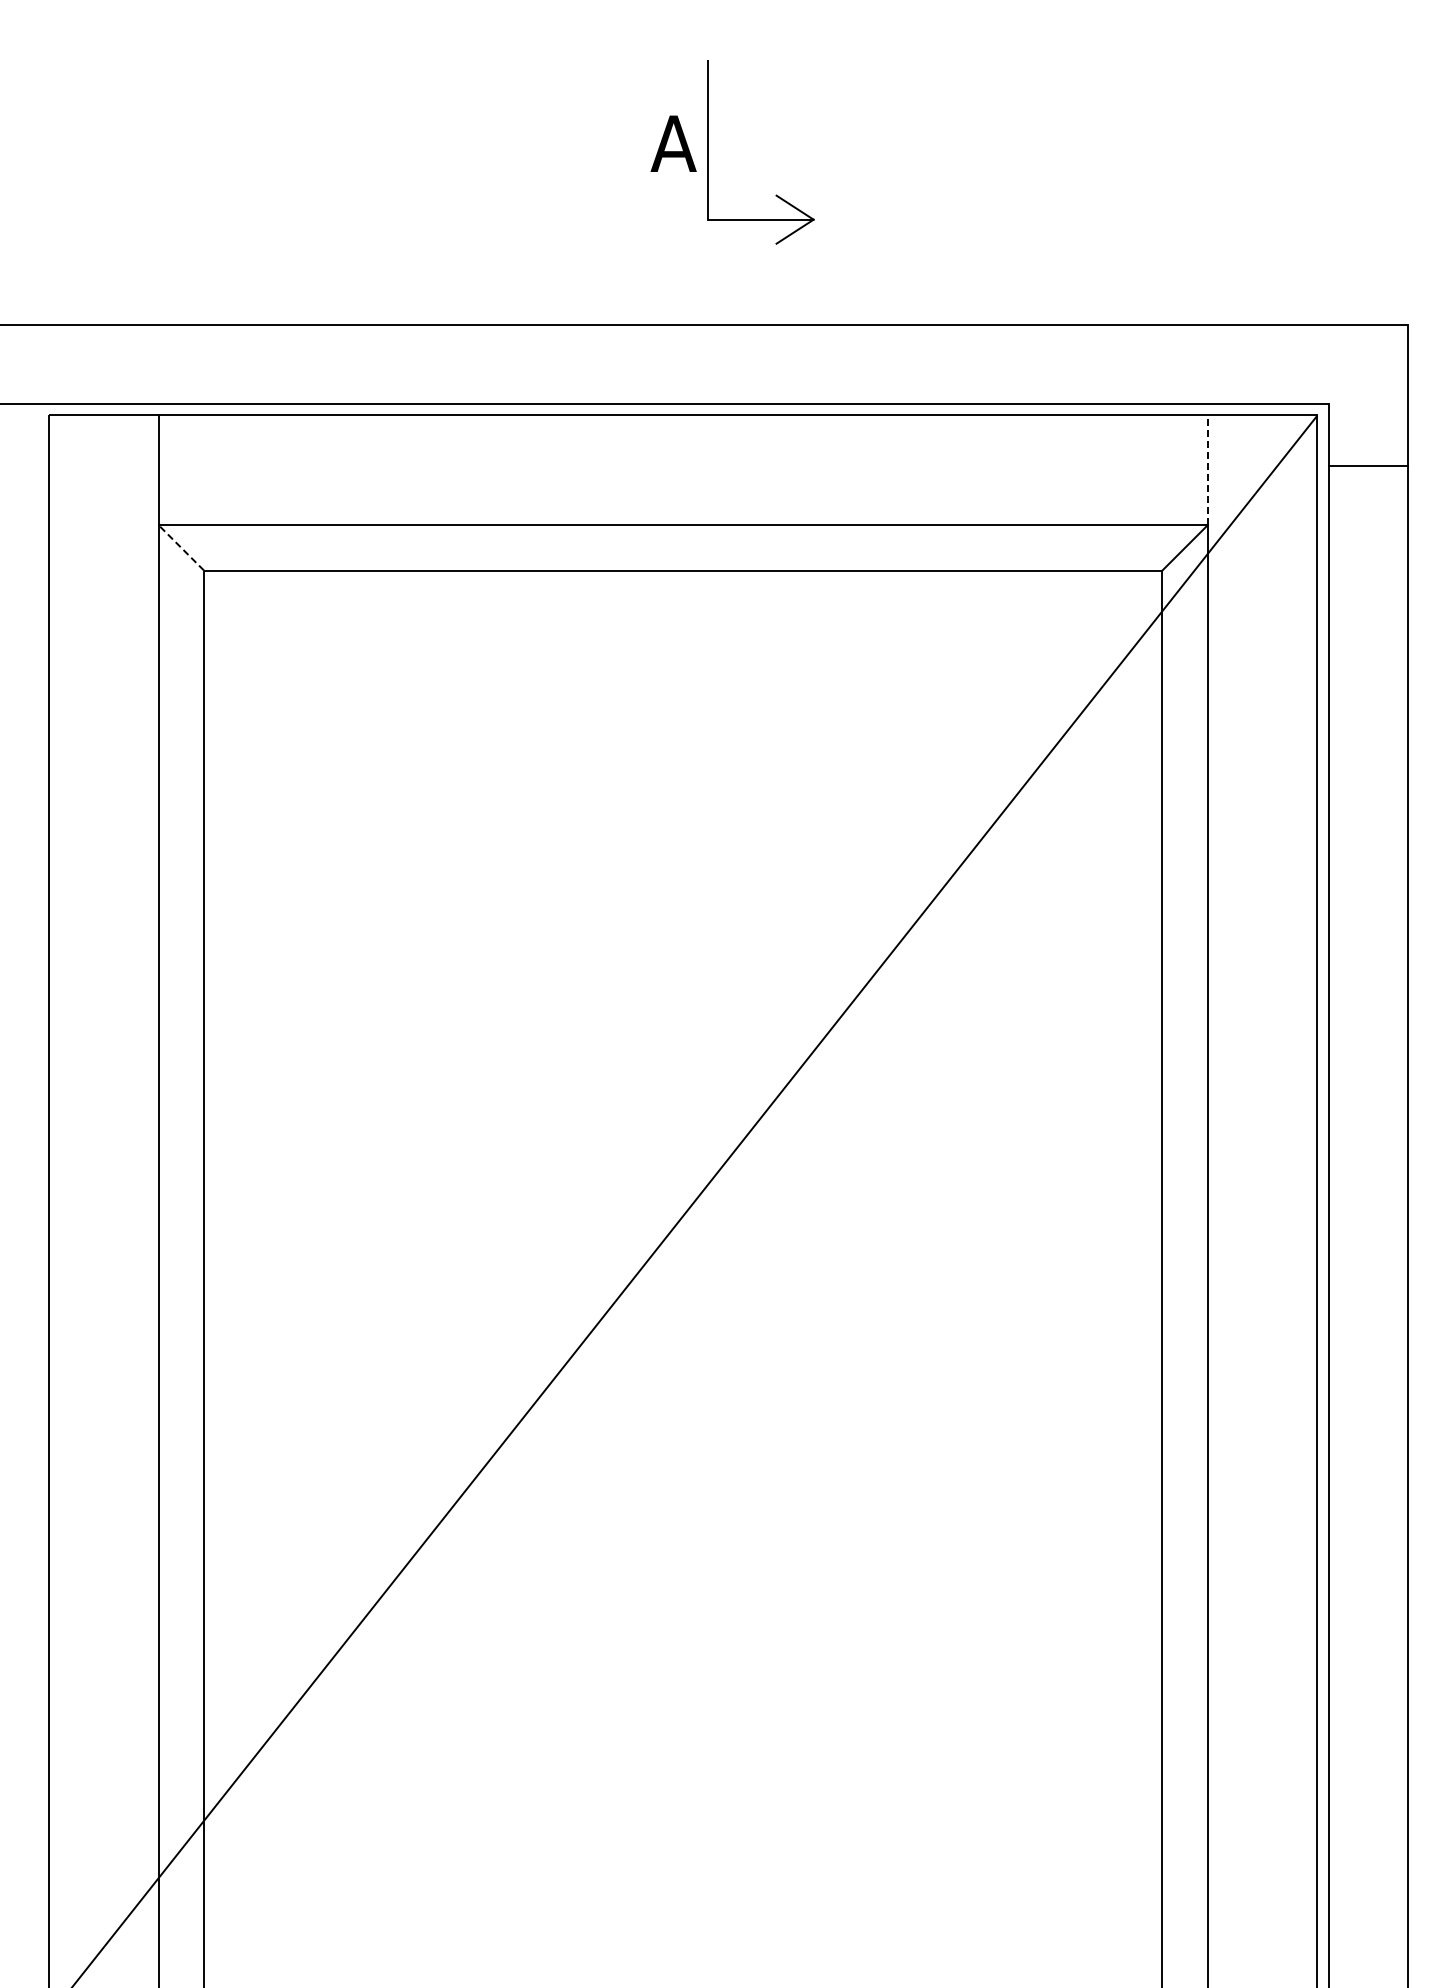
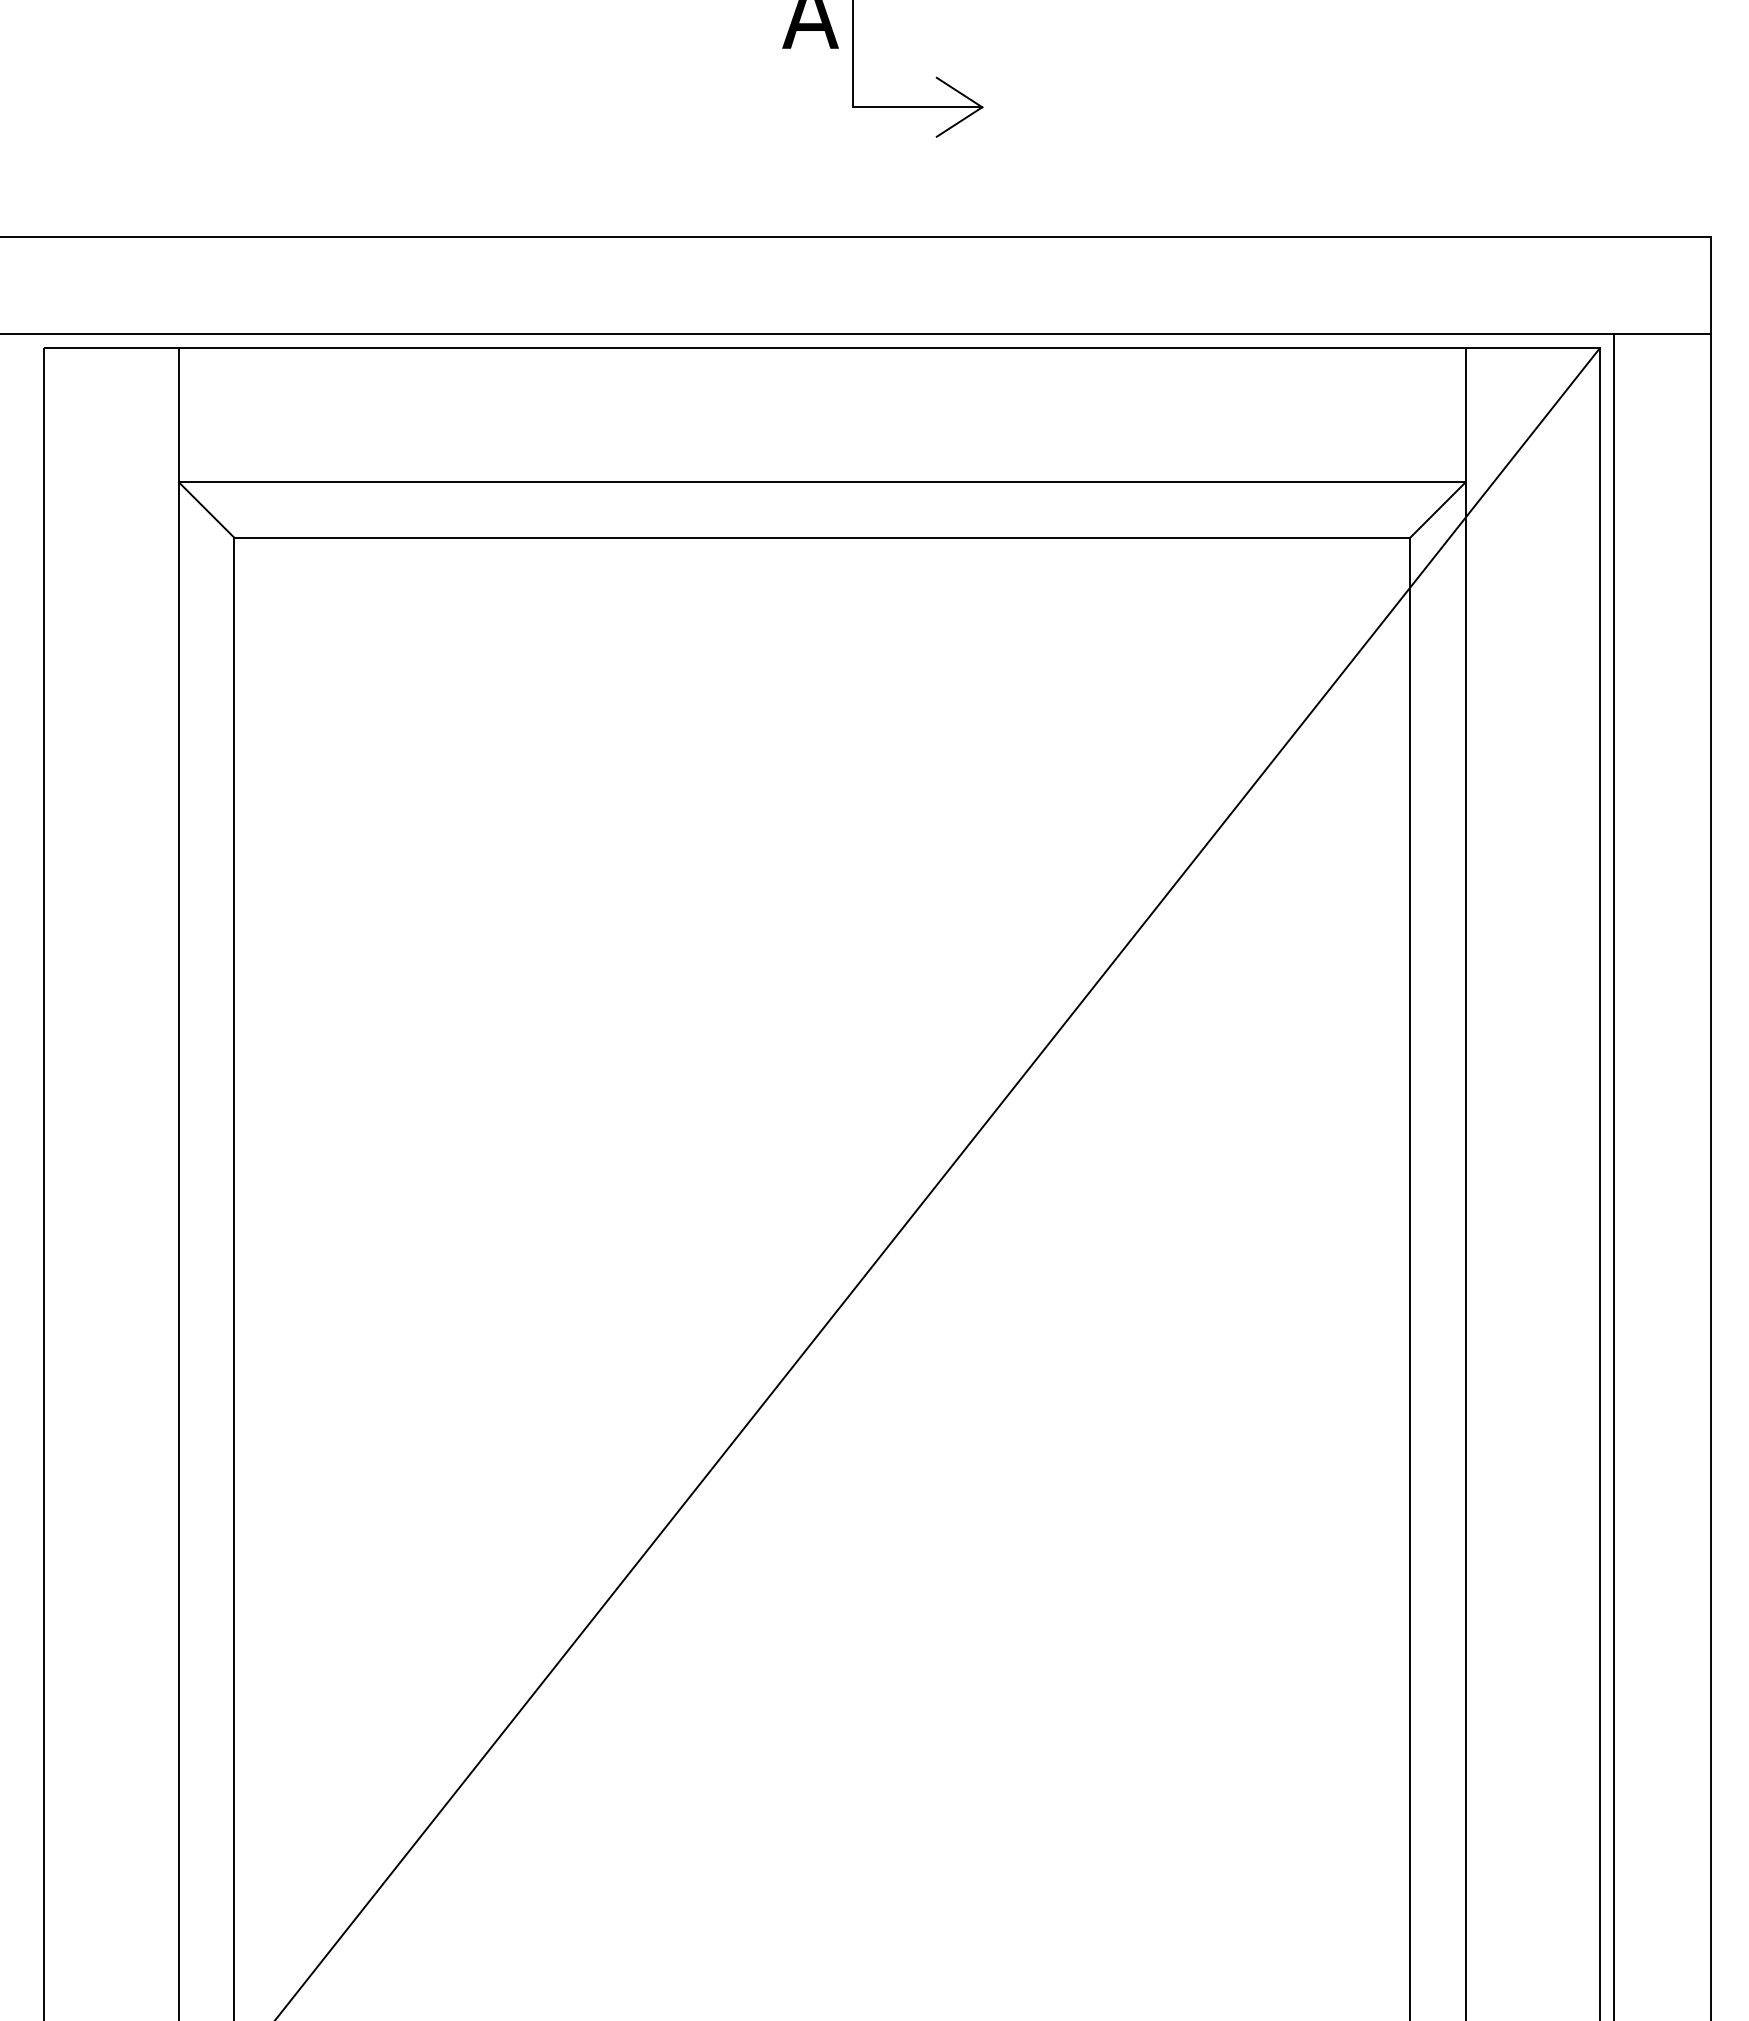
line: (1367, 466) -> (1661, 334), moved
line: (1207, 470) -> (1465, 415), dashed -> solid
line: (181, 547) -> (206, 509), dashed -> solid

